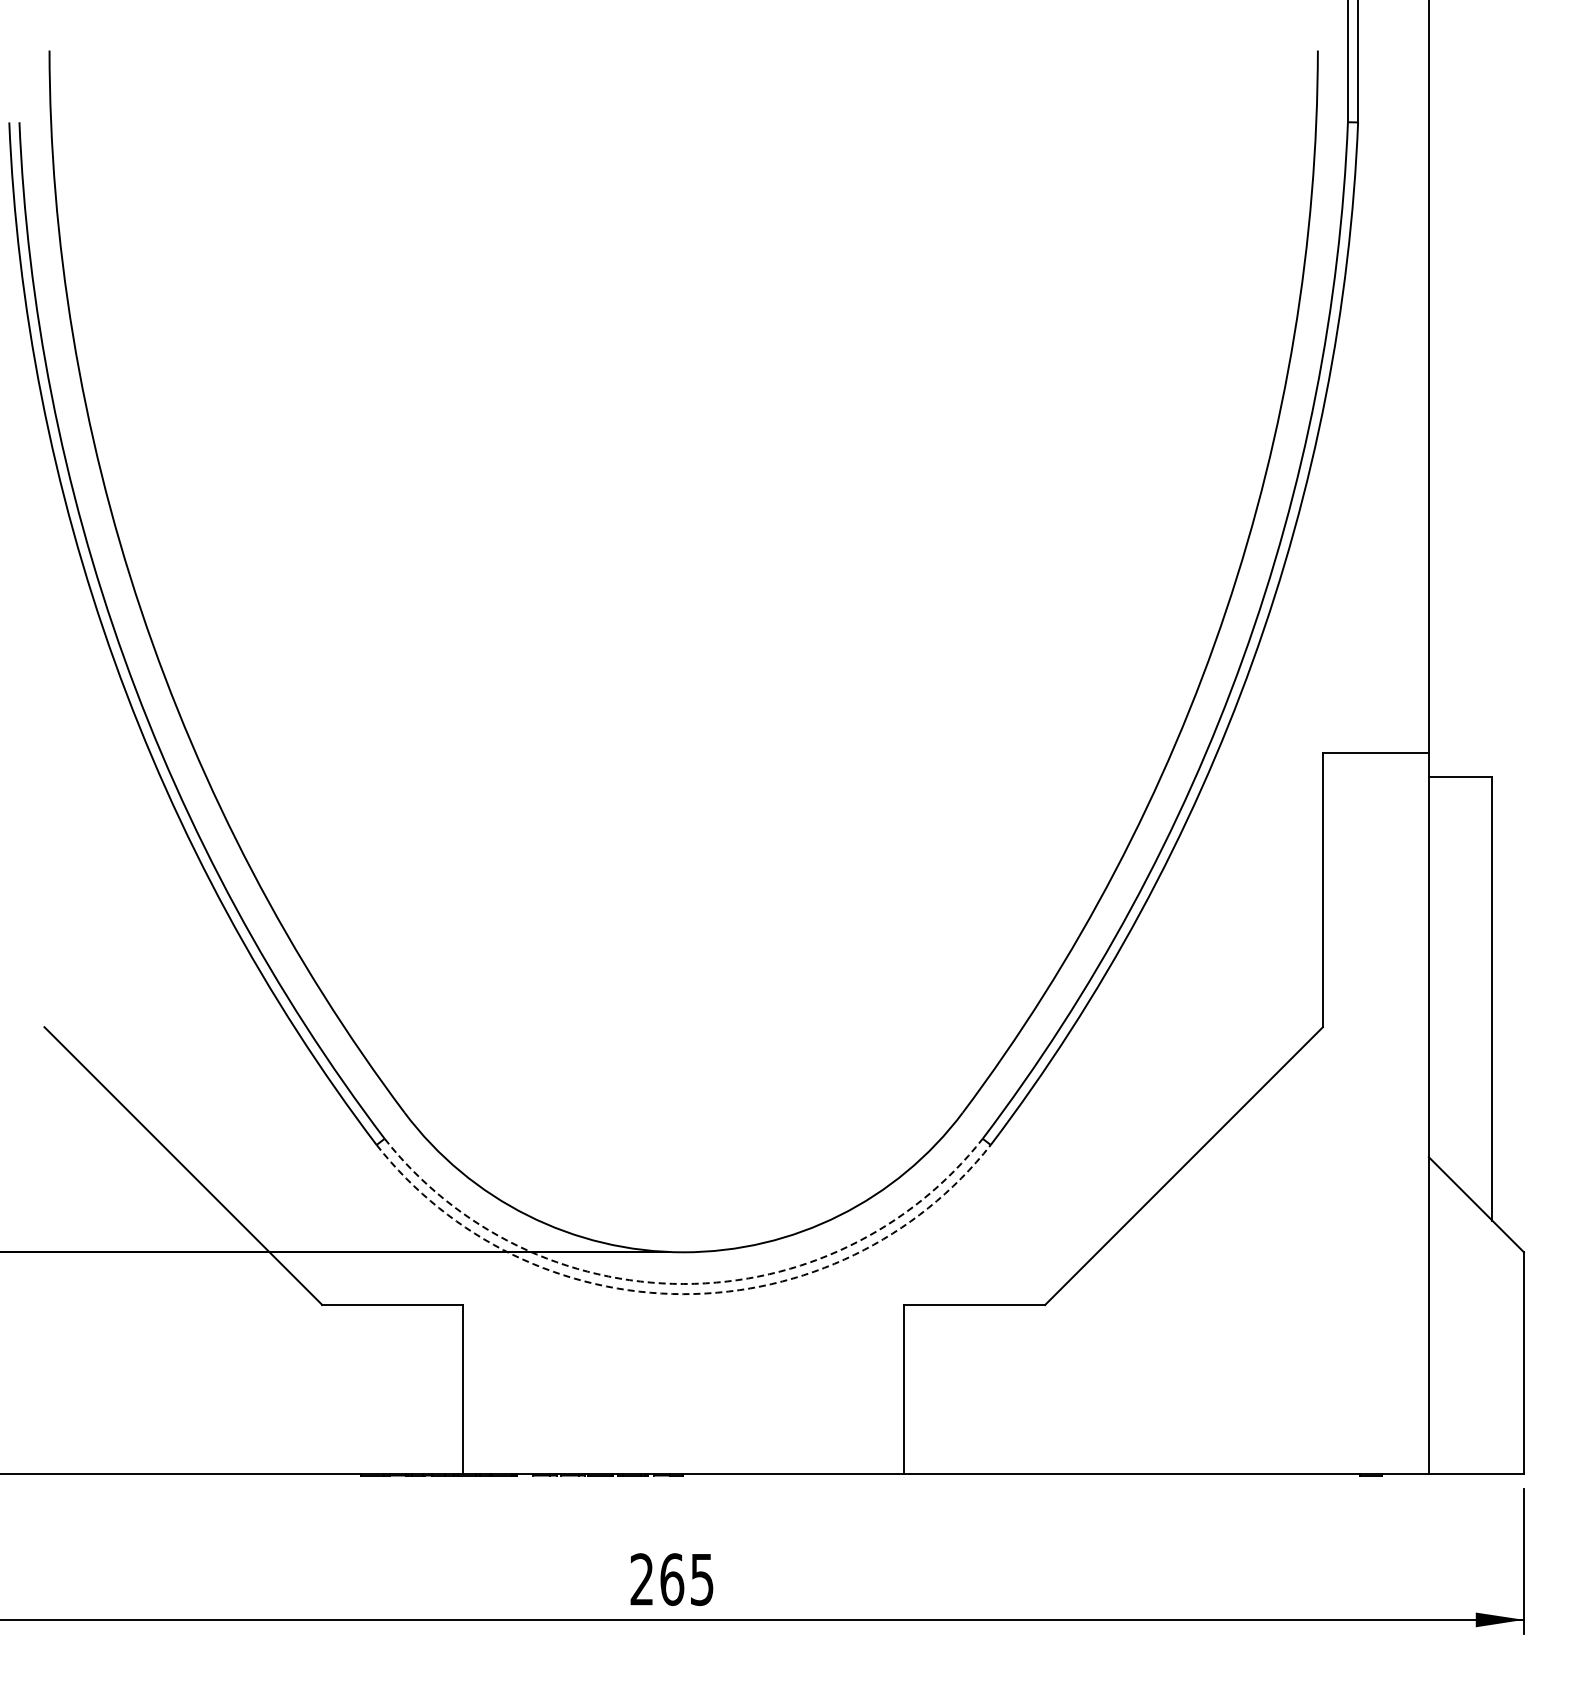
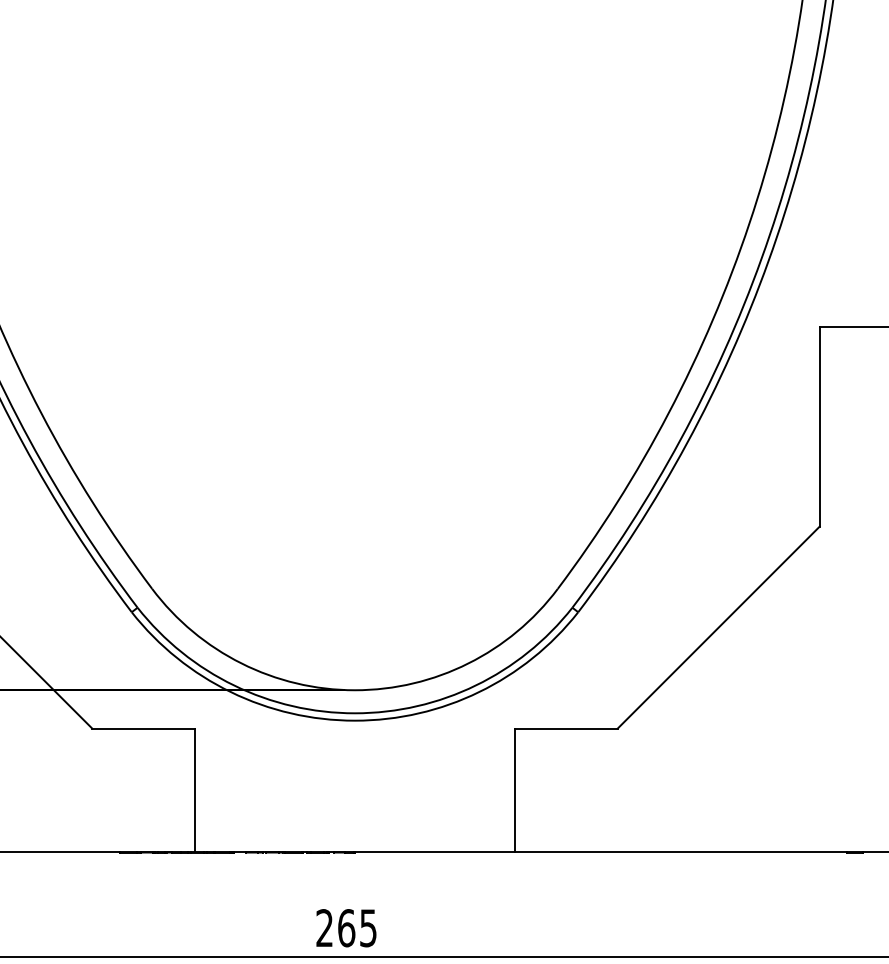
arc: (683, 1284) -> (354, 713), dashed -> solid
arc: (683, 1294) -> (354, 720), dashed -> solid

